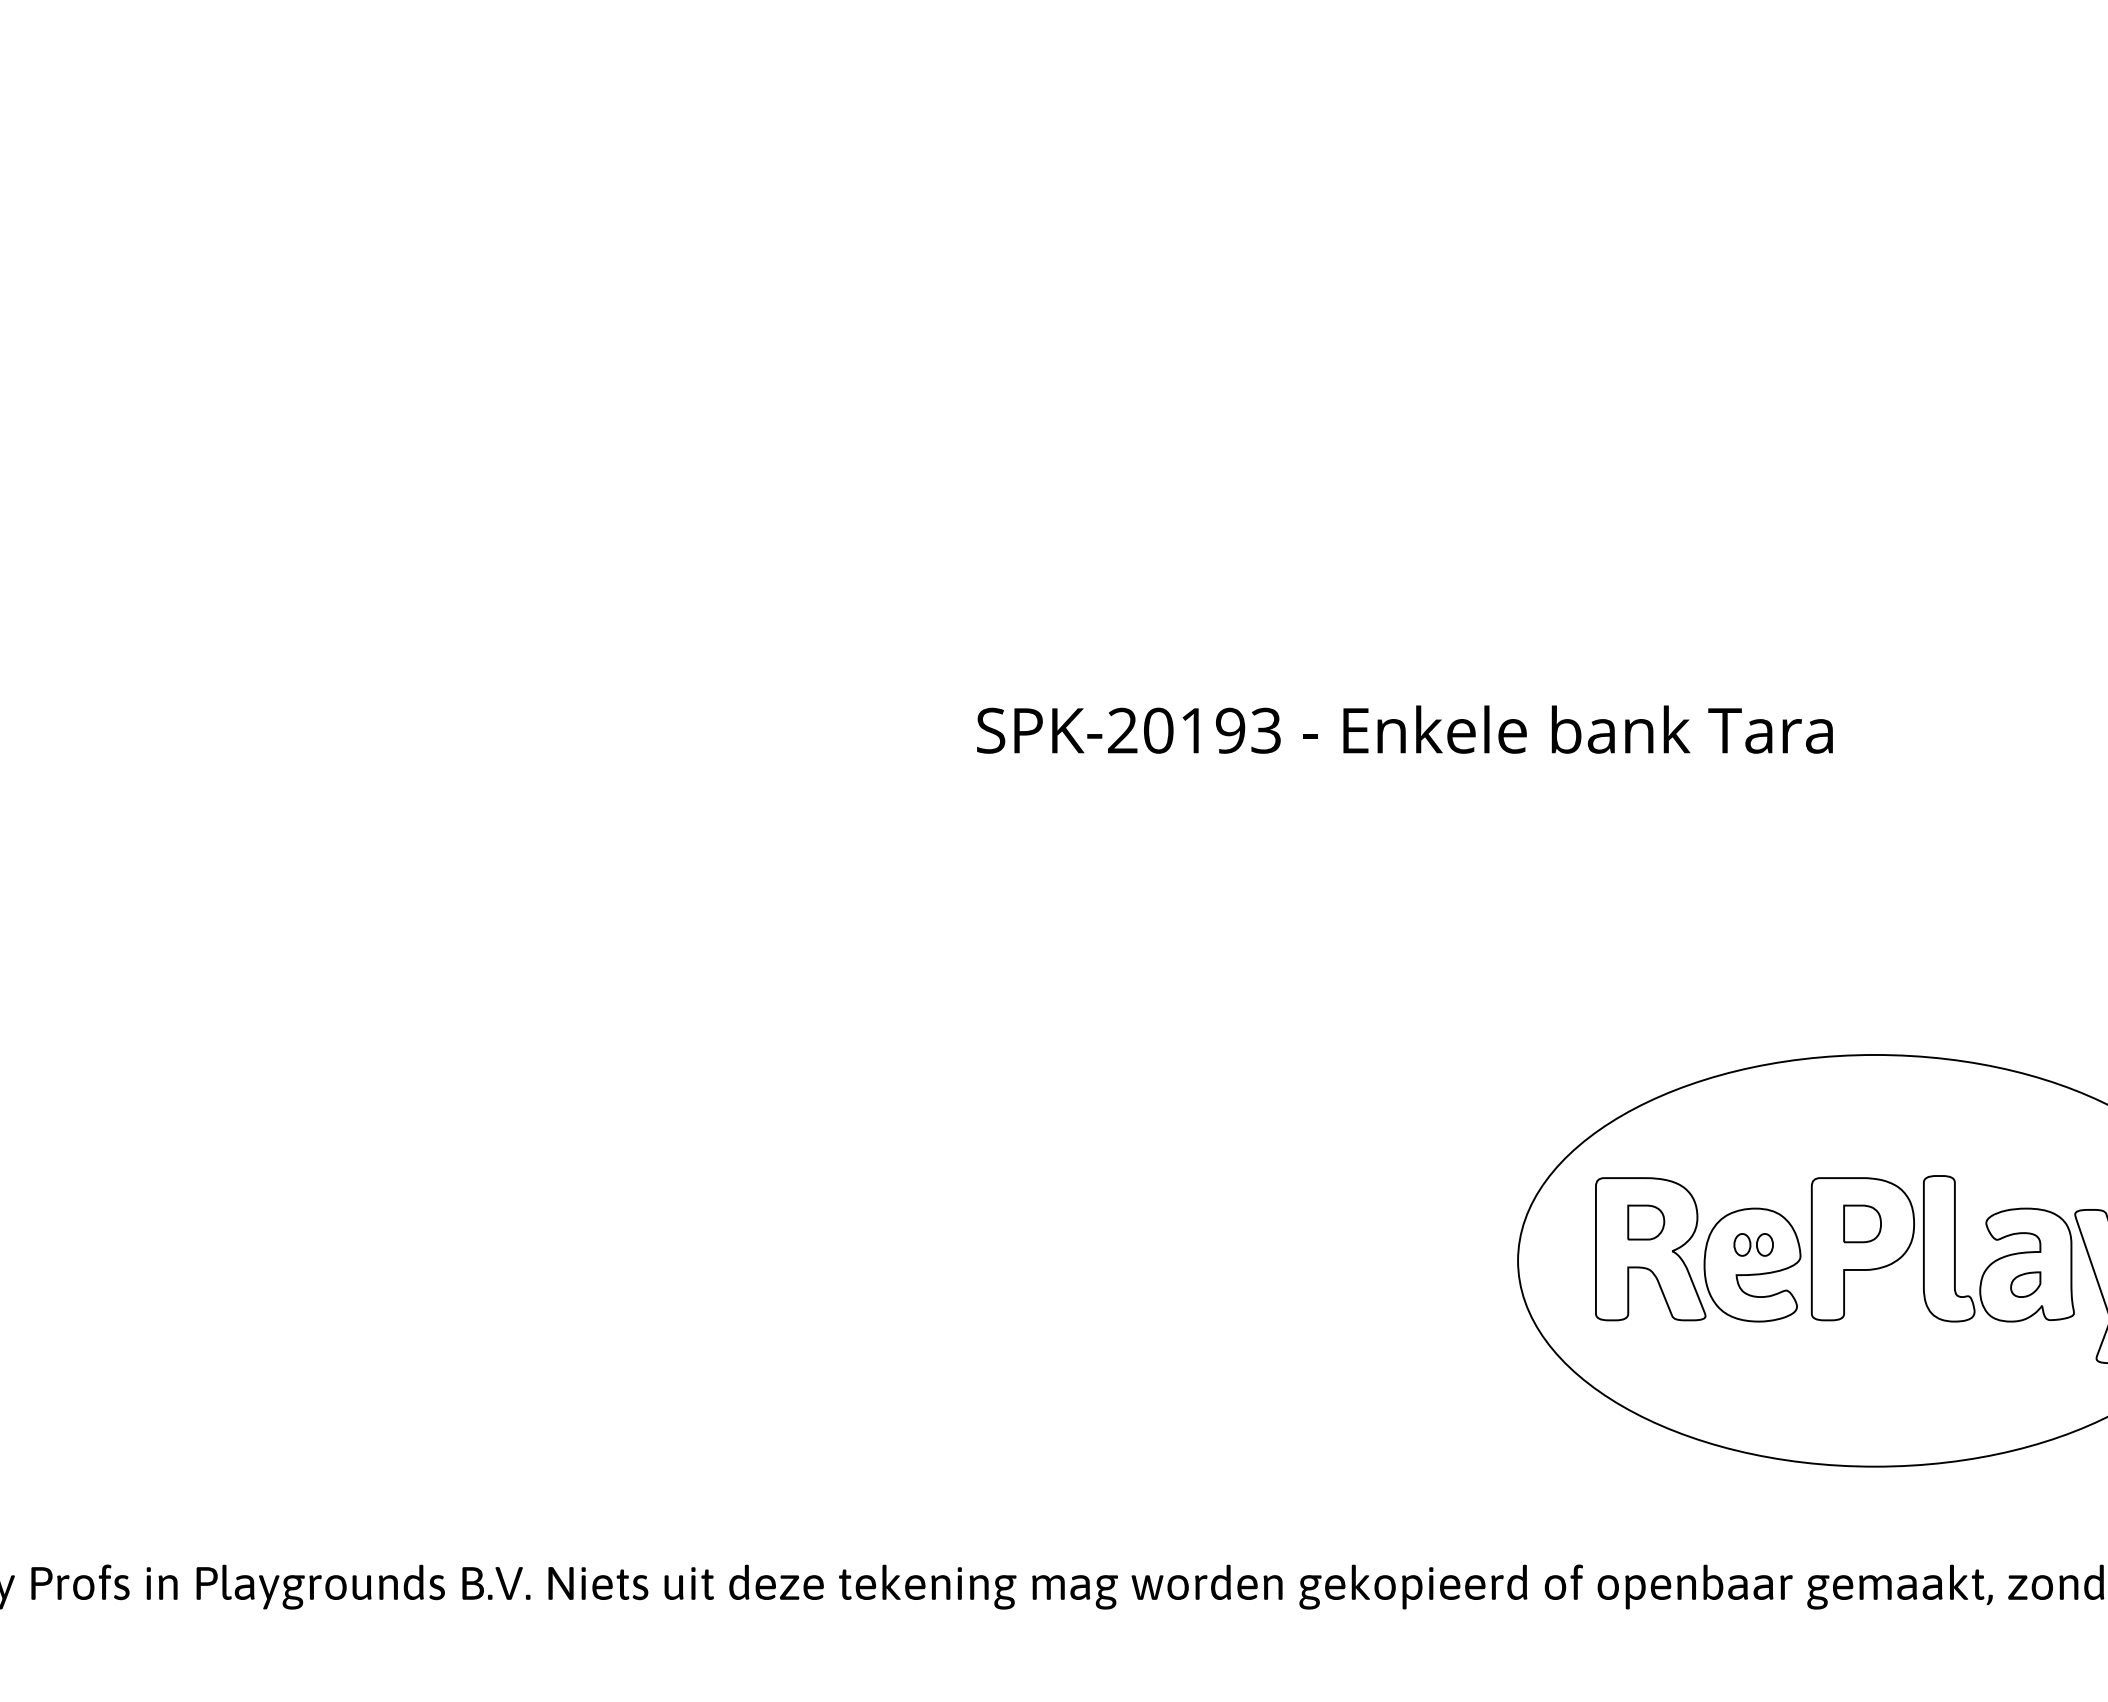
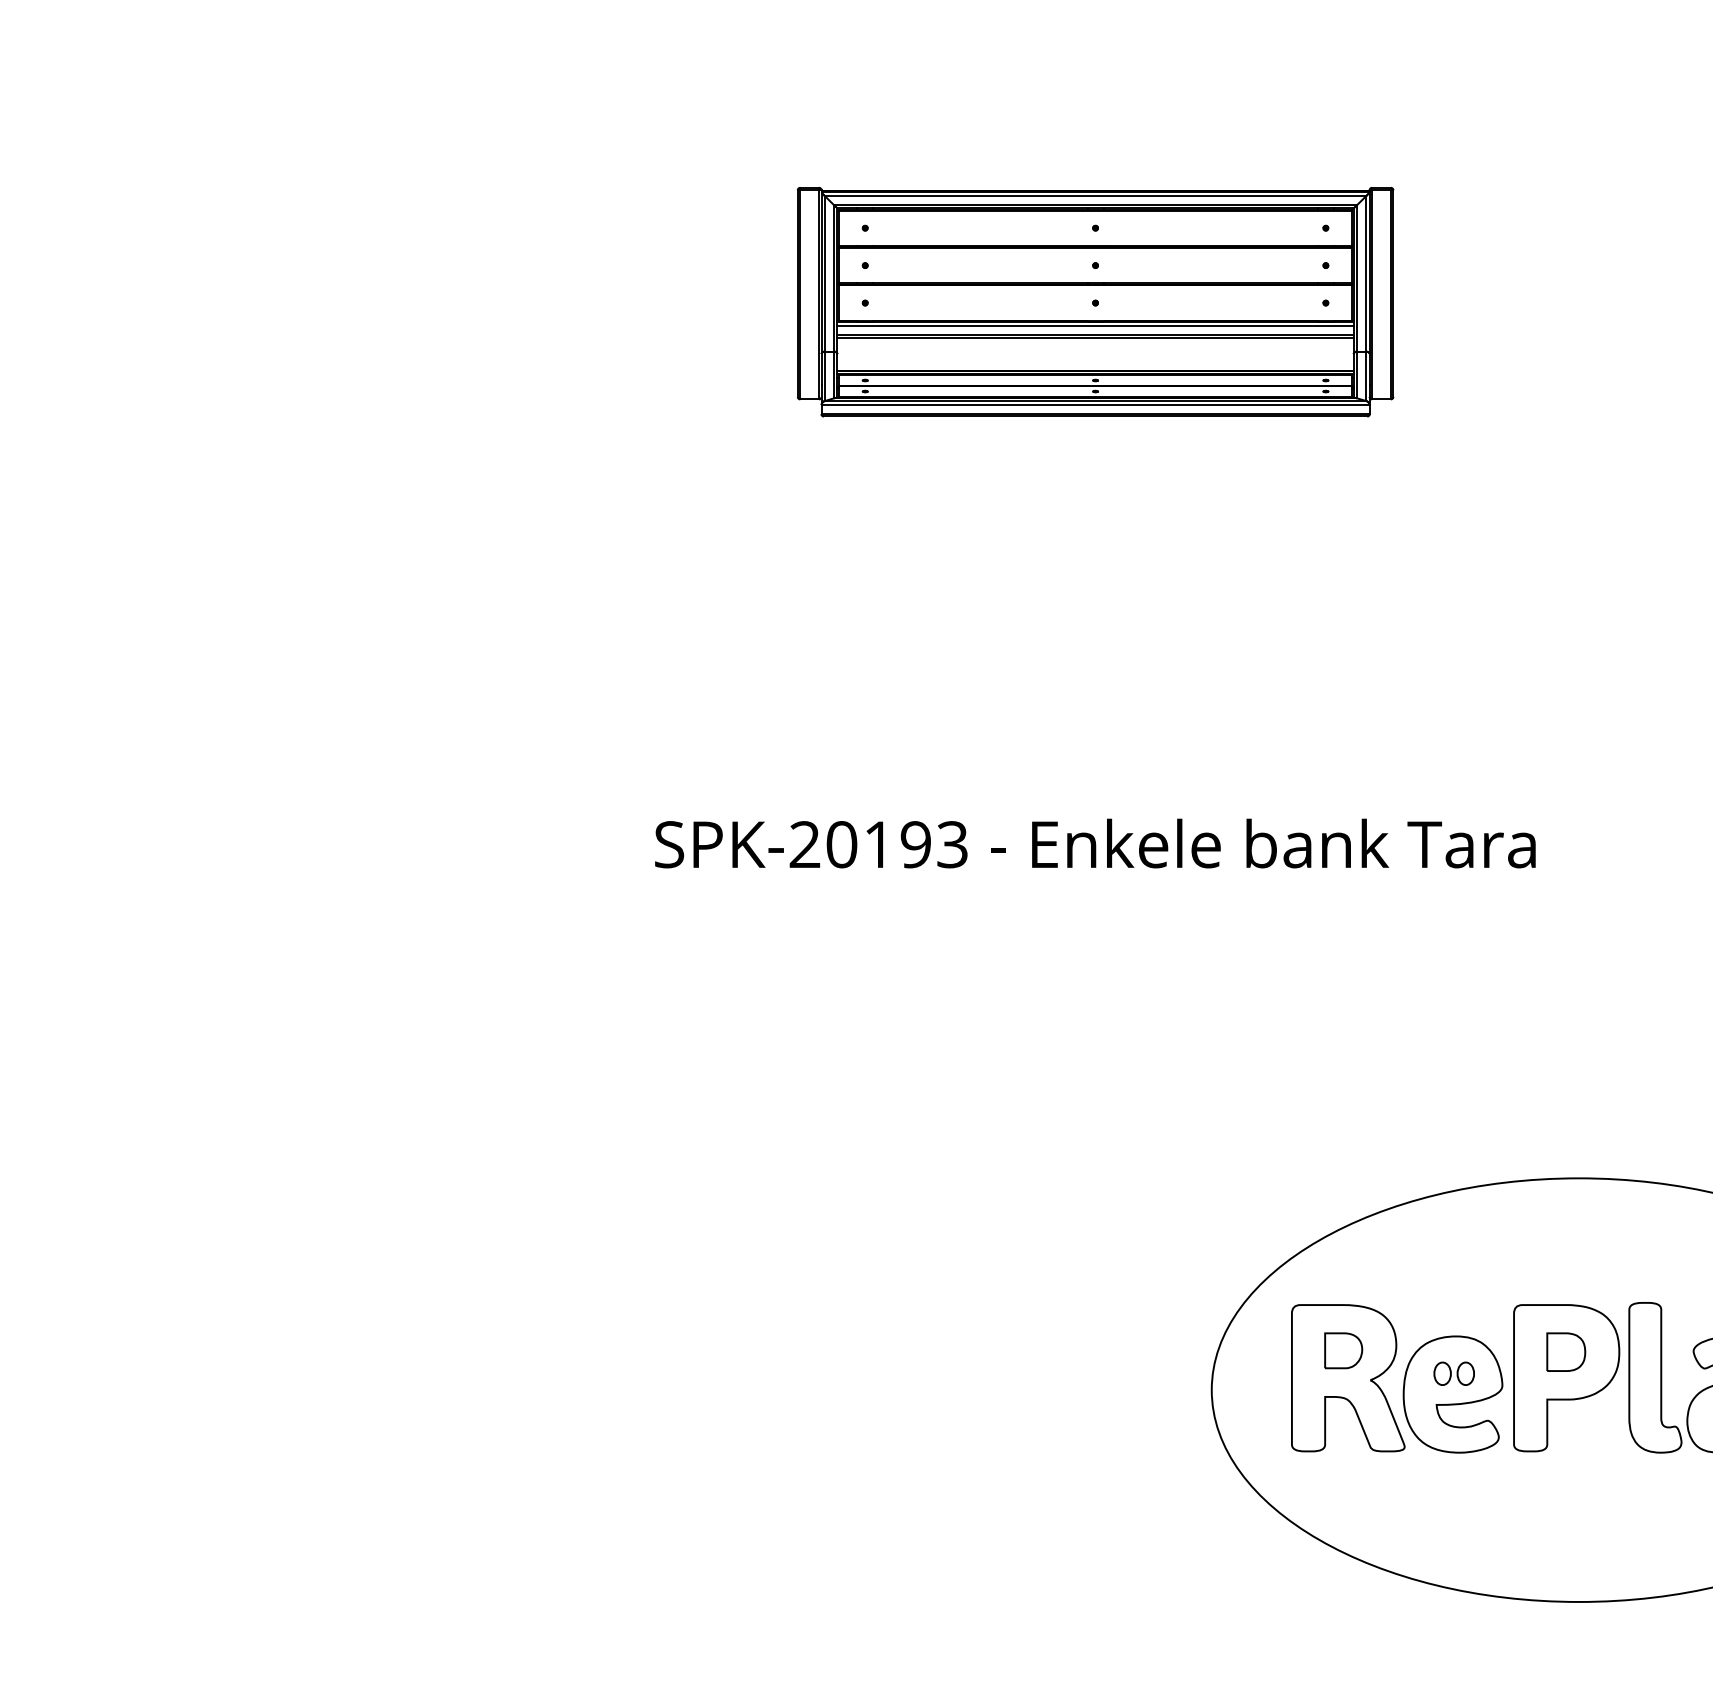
part: (1404, 203) -> (1094, 302), added

